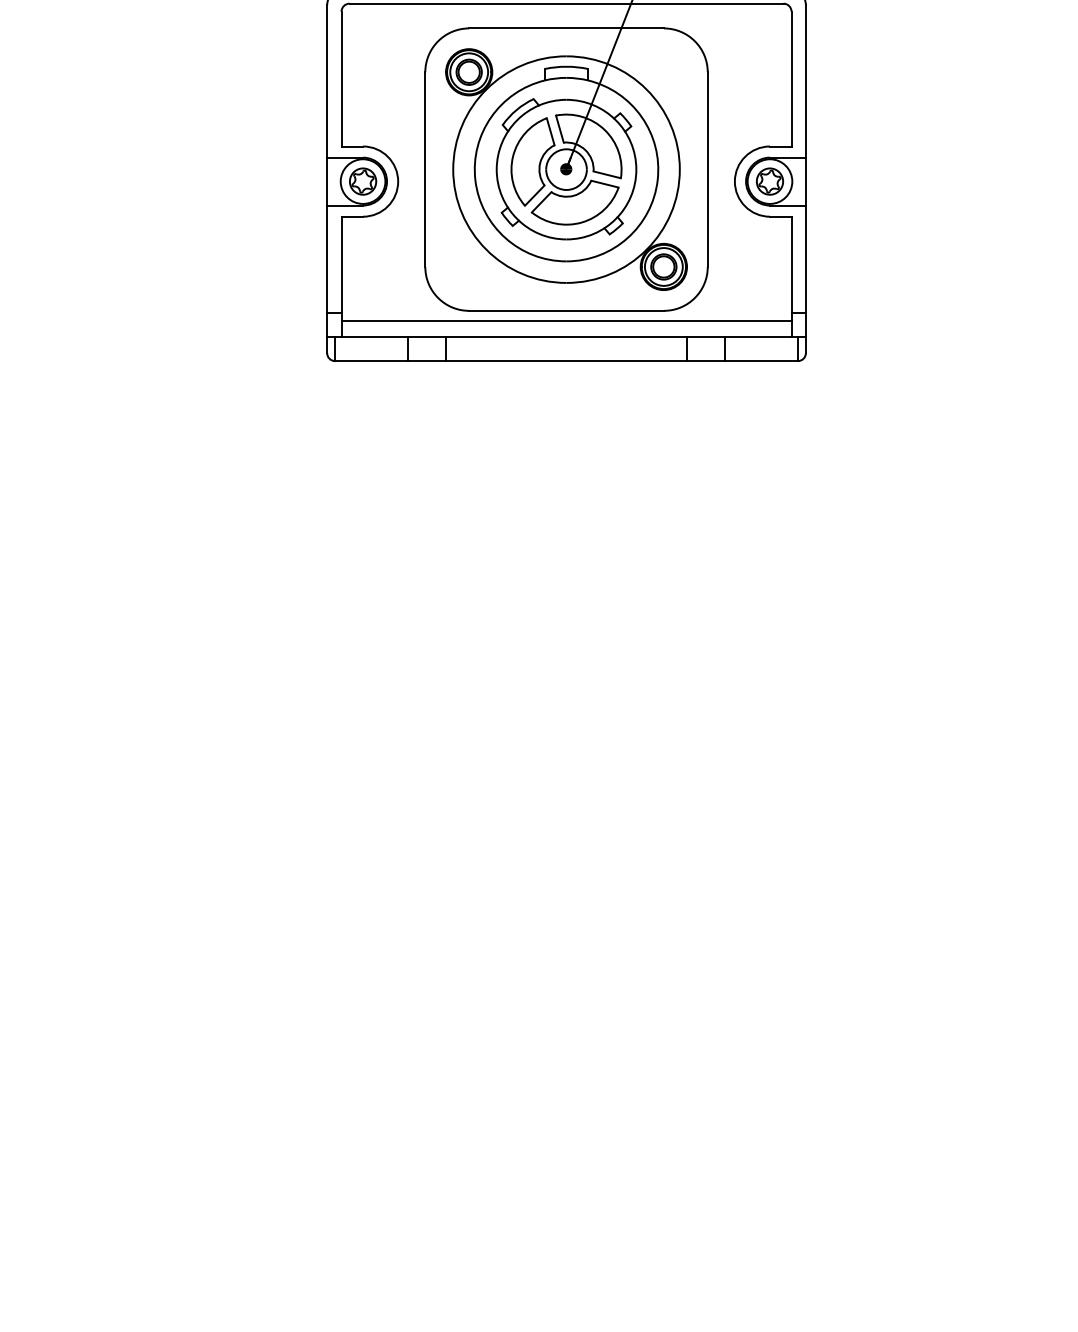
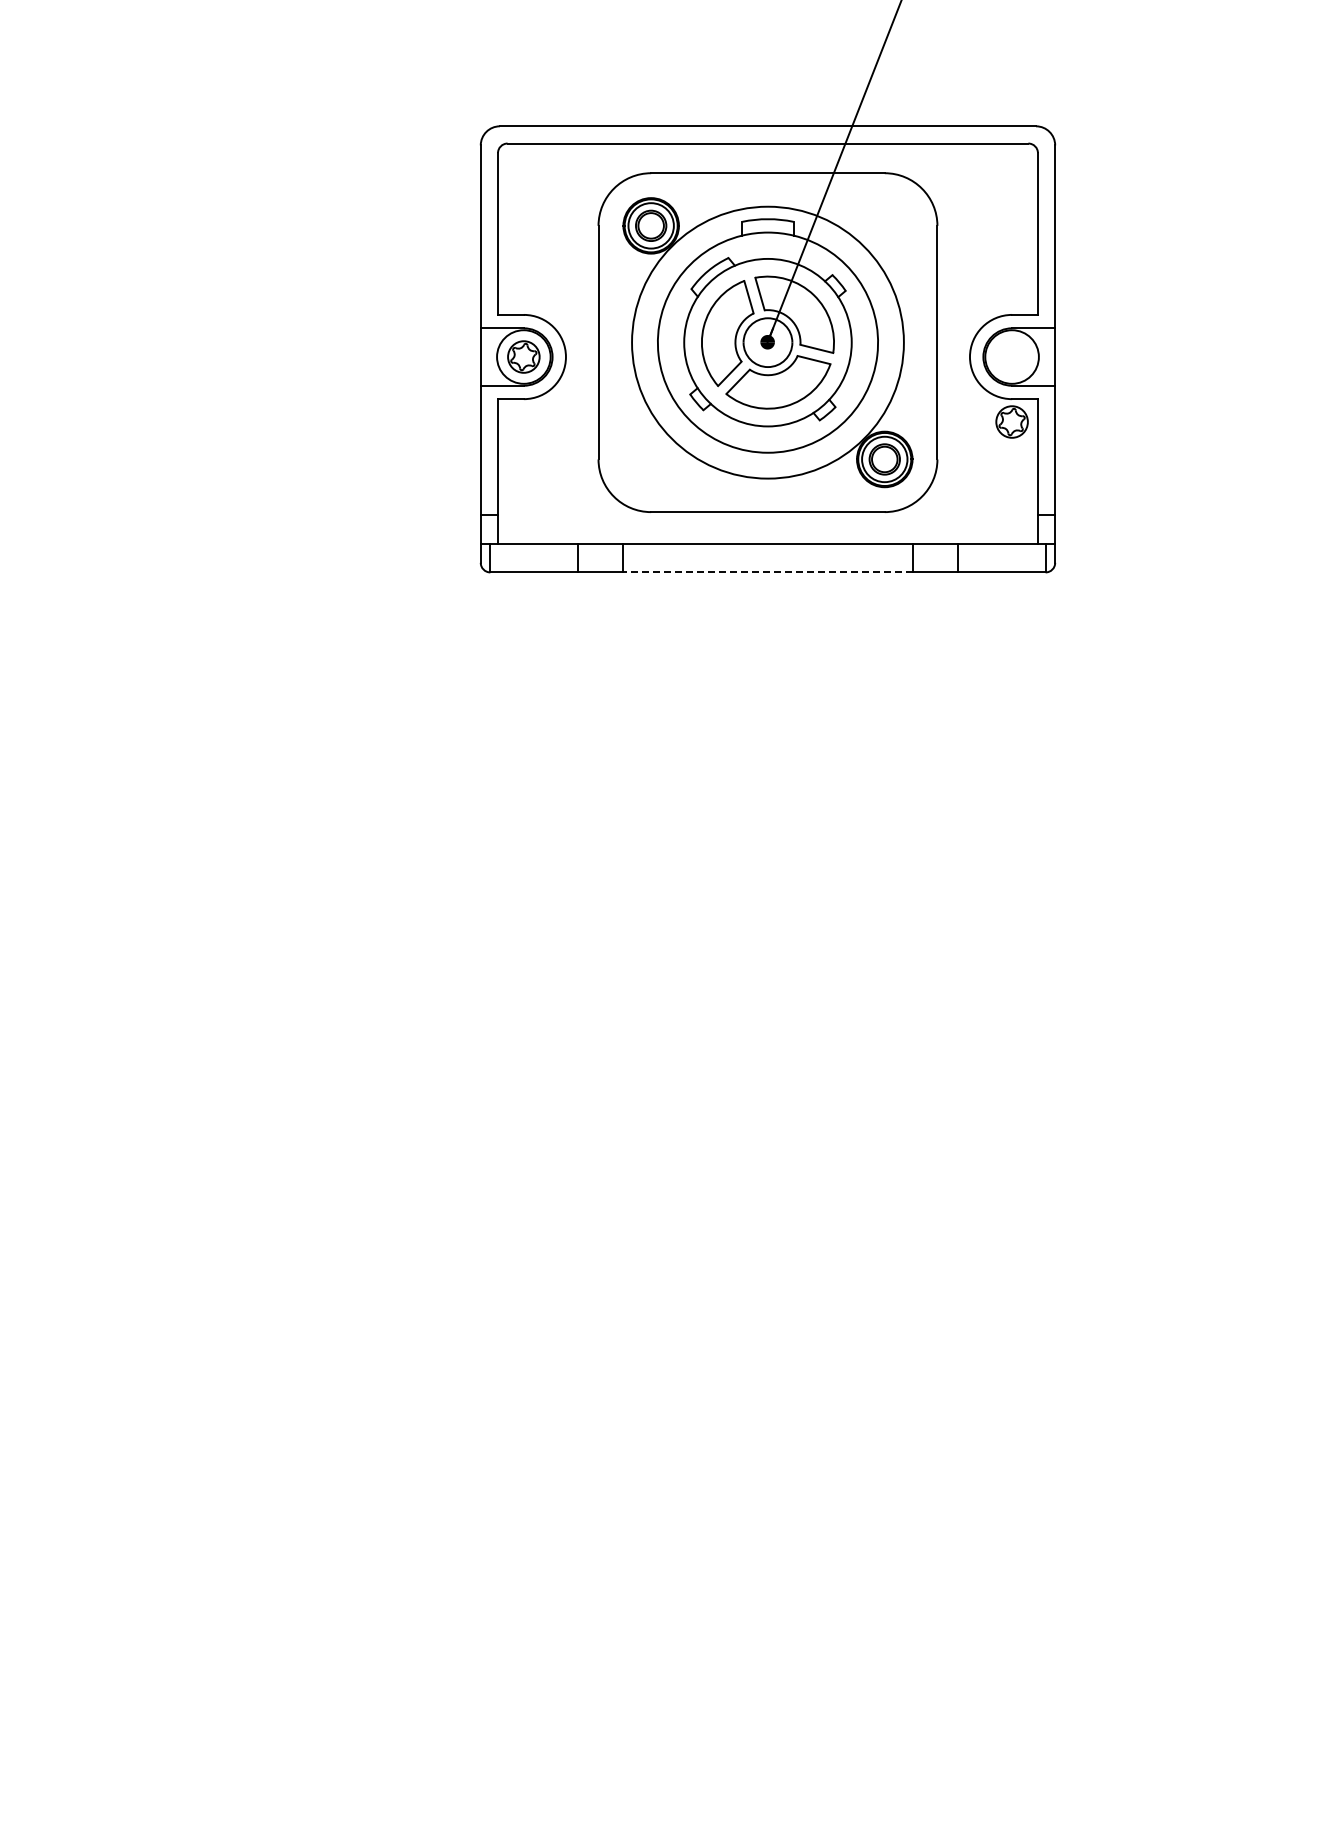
part: (769, 181) -> (1011, 421), moved
line: (566, 321) -> (767, 524), removed
line: (566, 361) -> (767, 572), solid -> dashed

